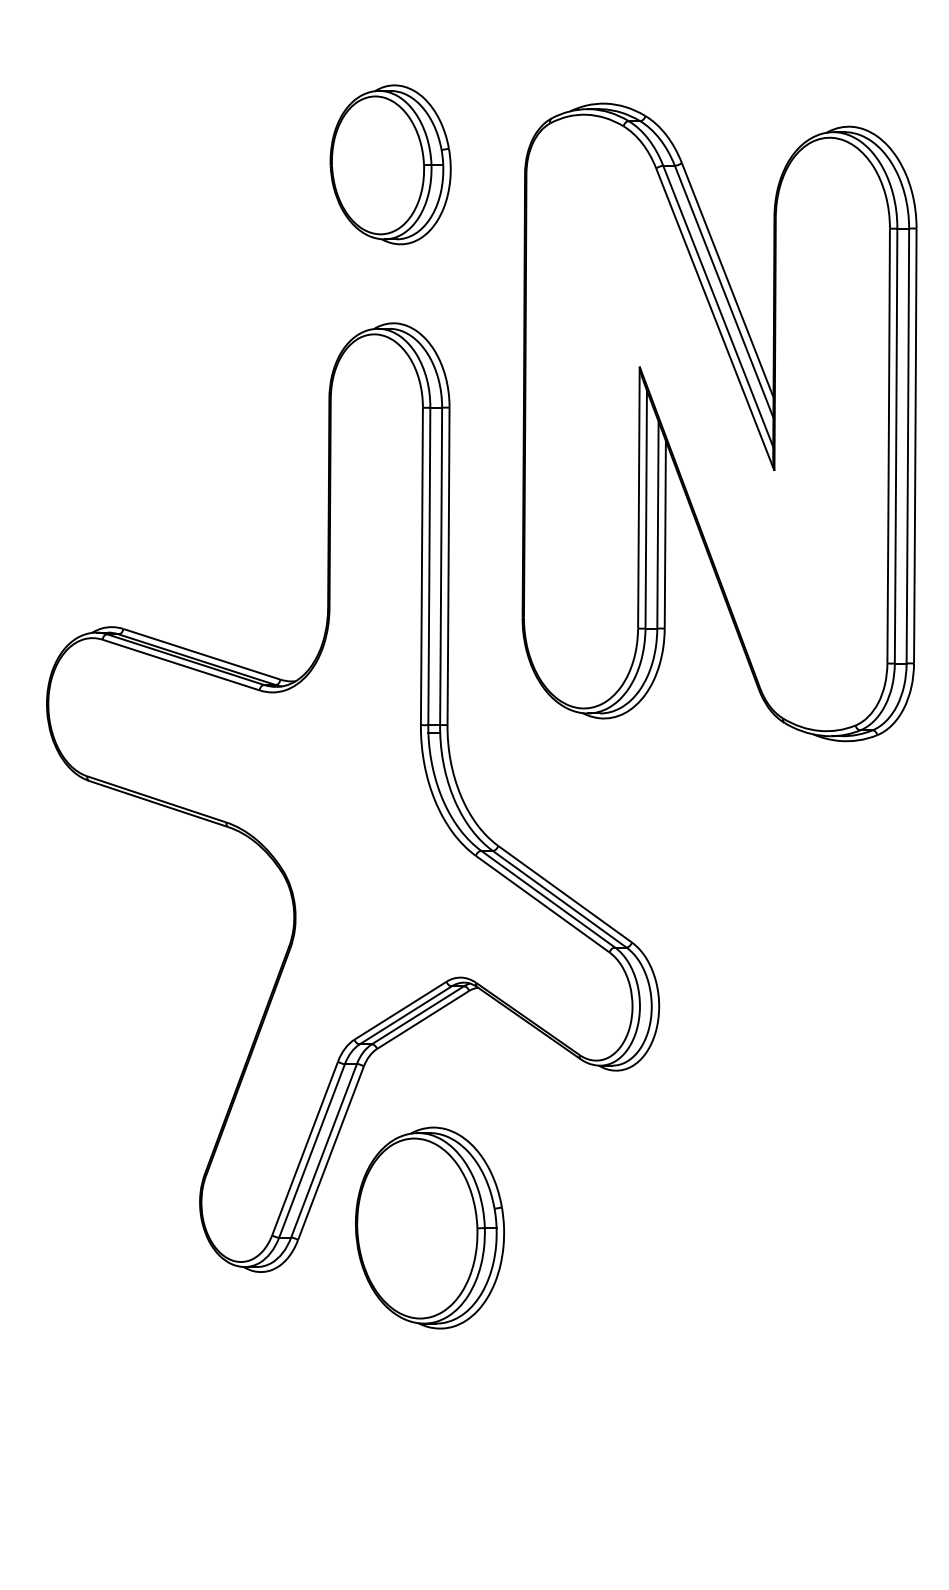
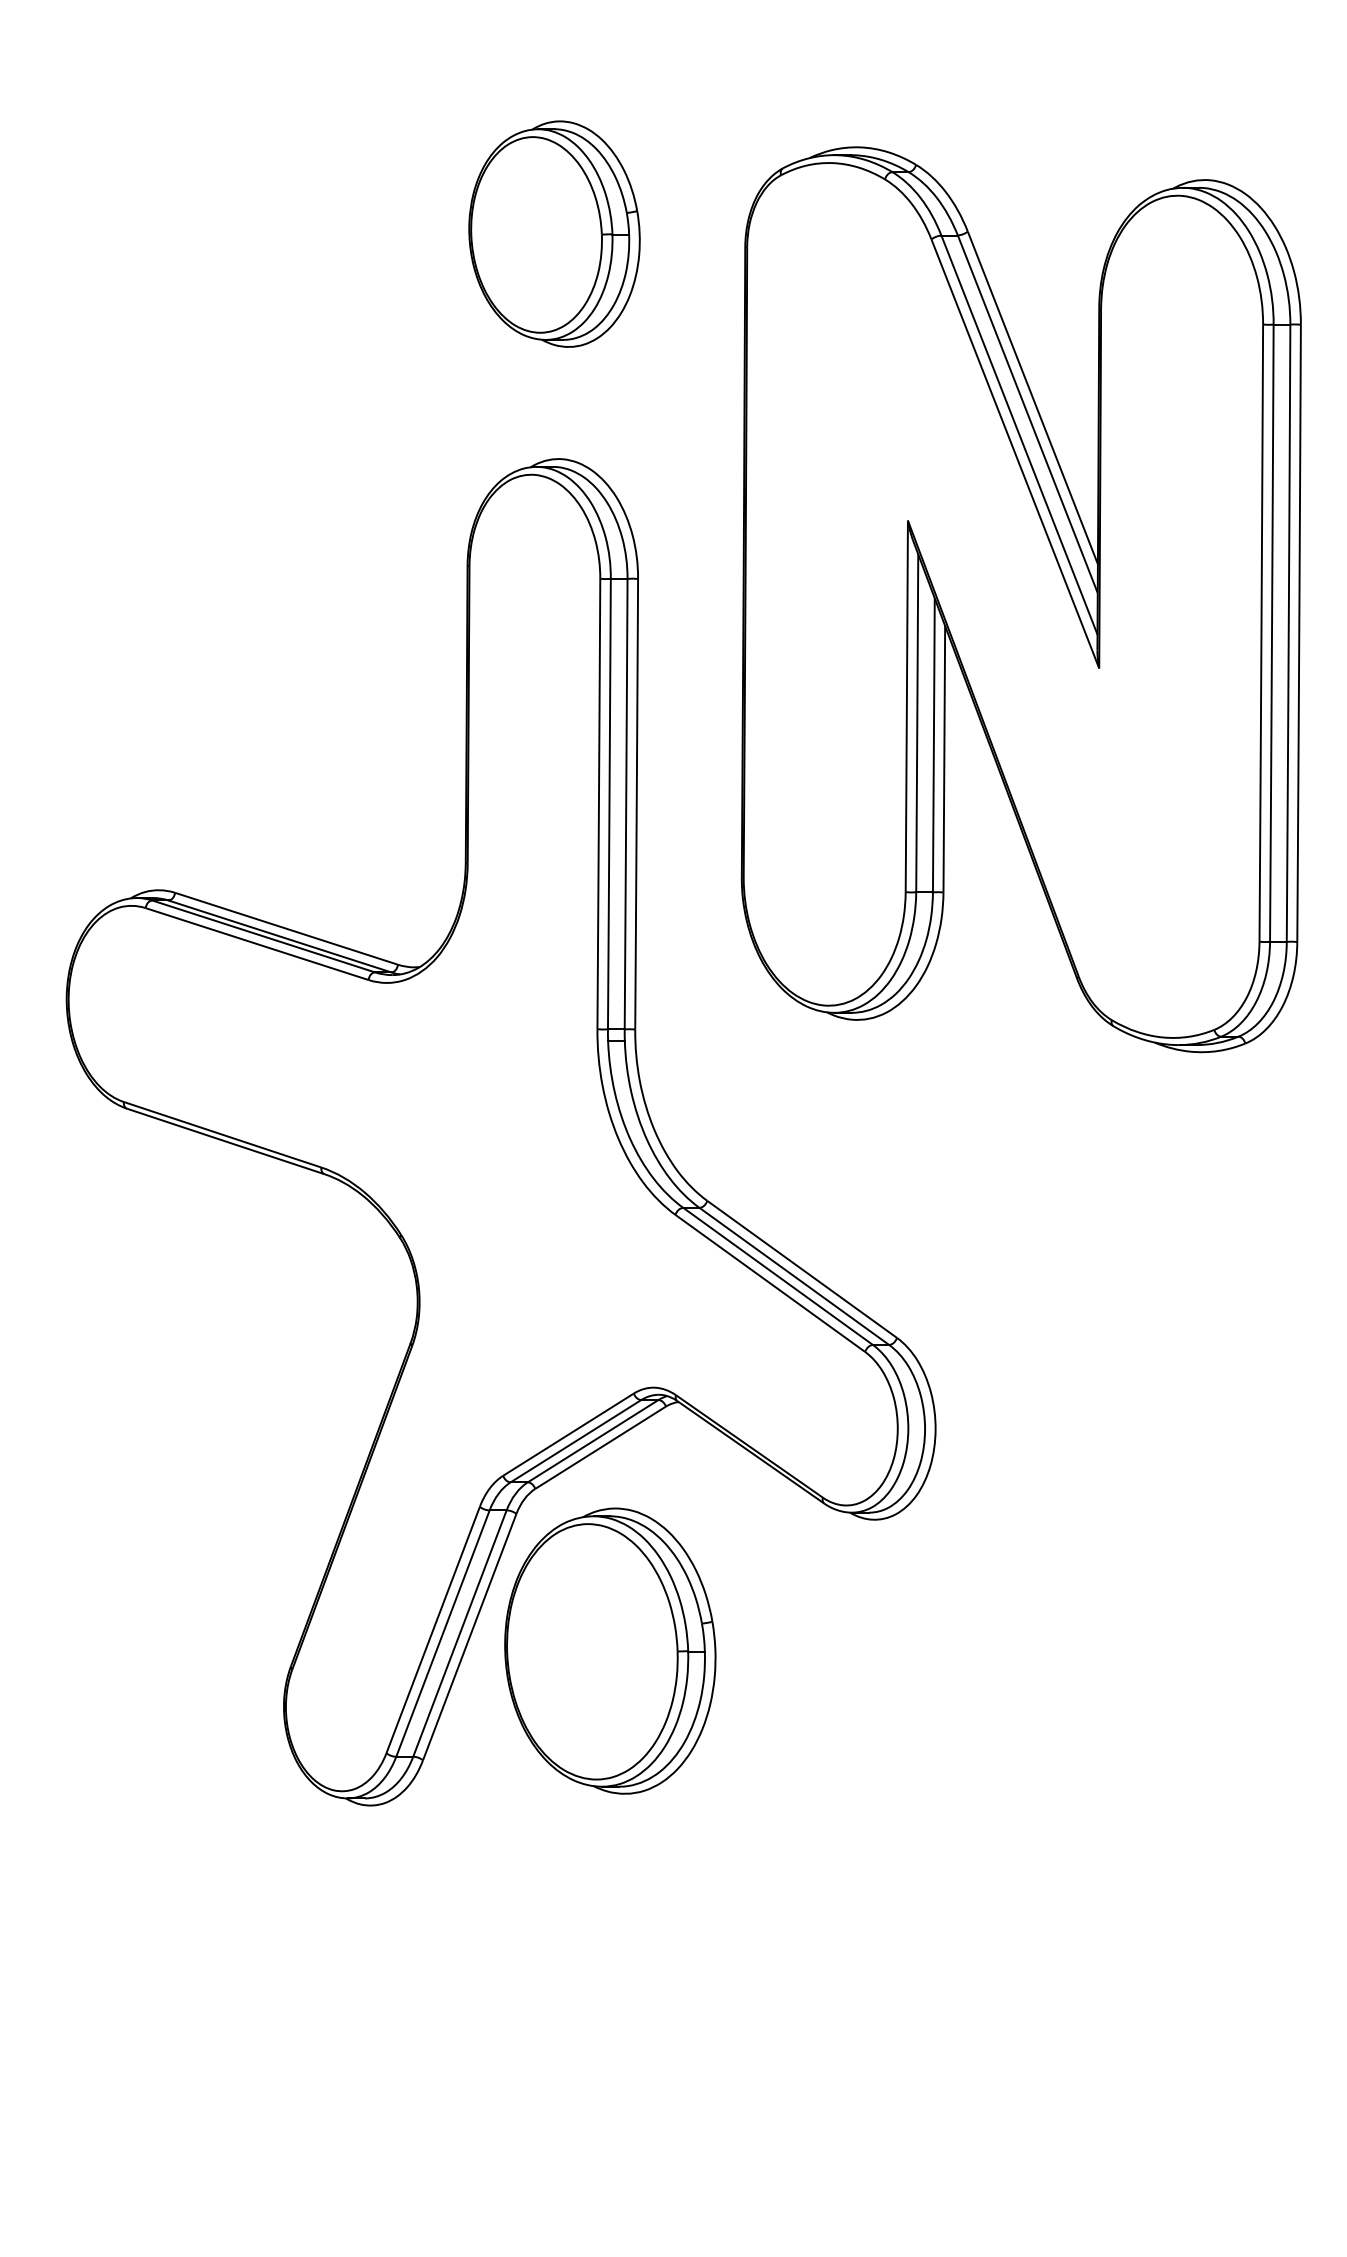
part: (430, 1227) -> (610, 1650), moved

